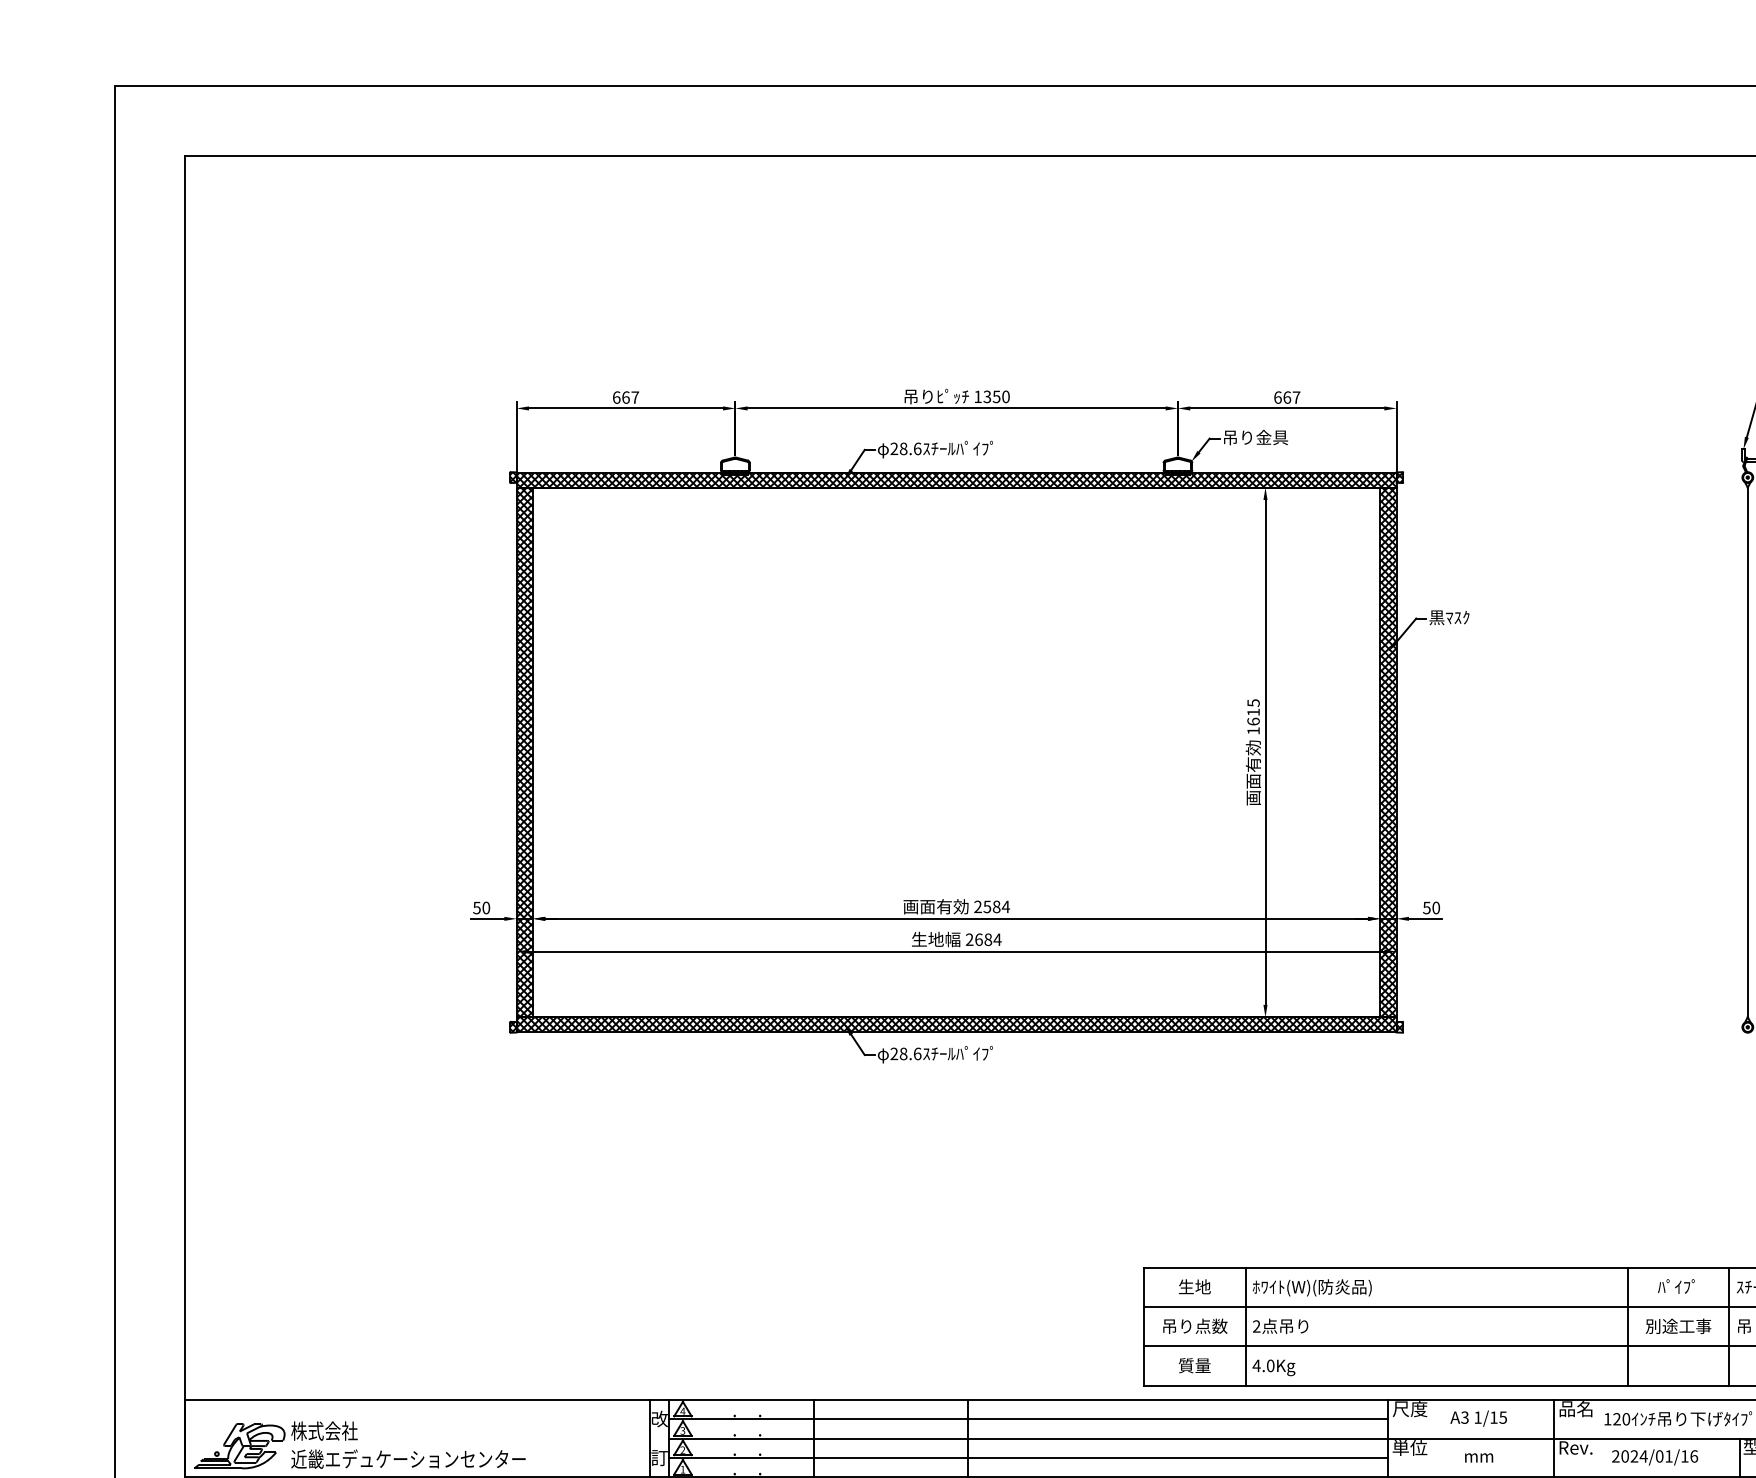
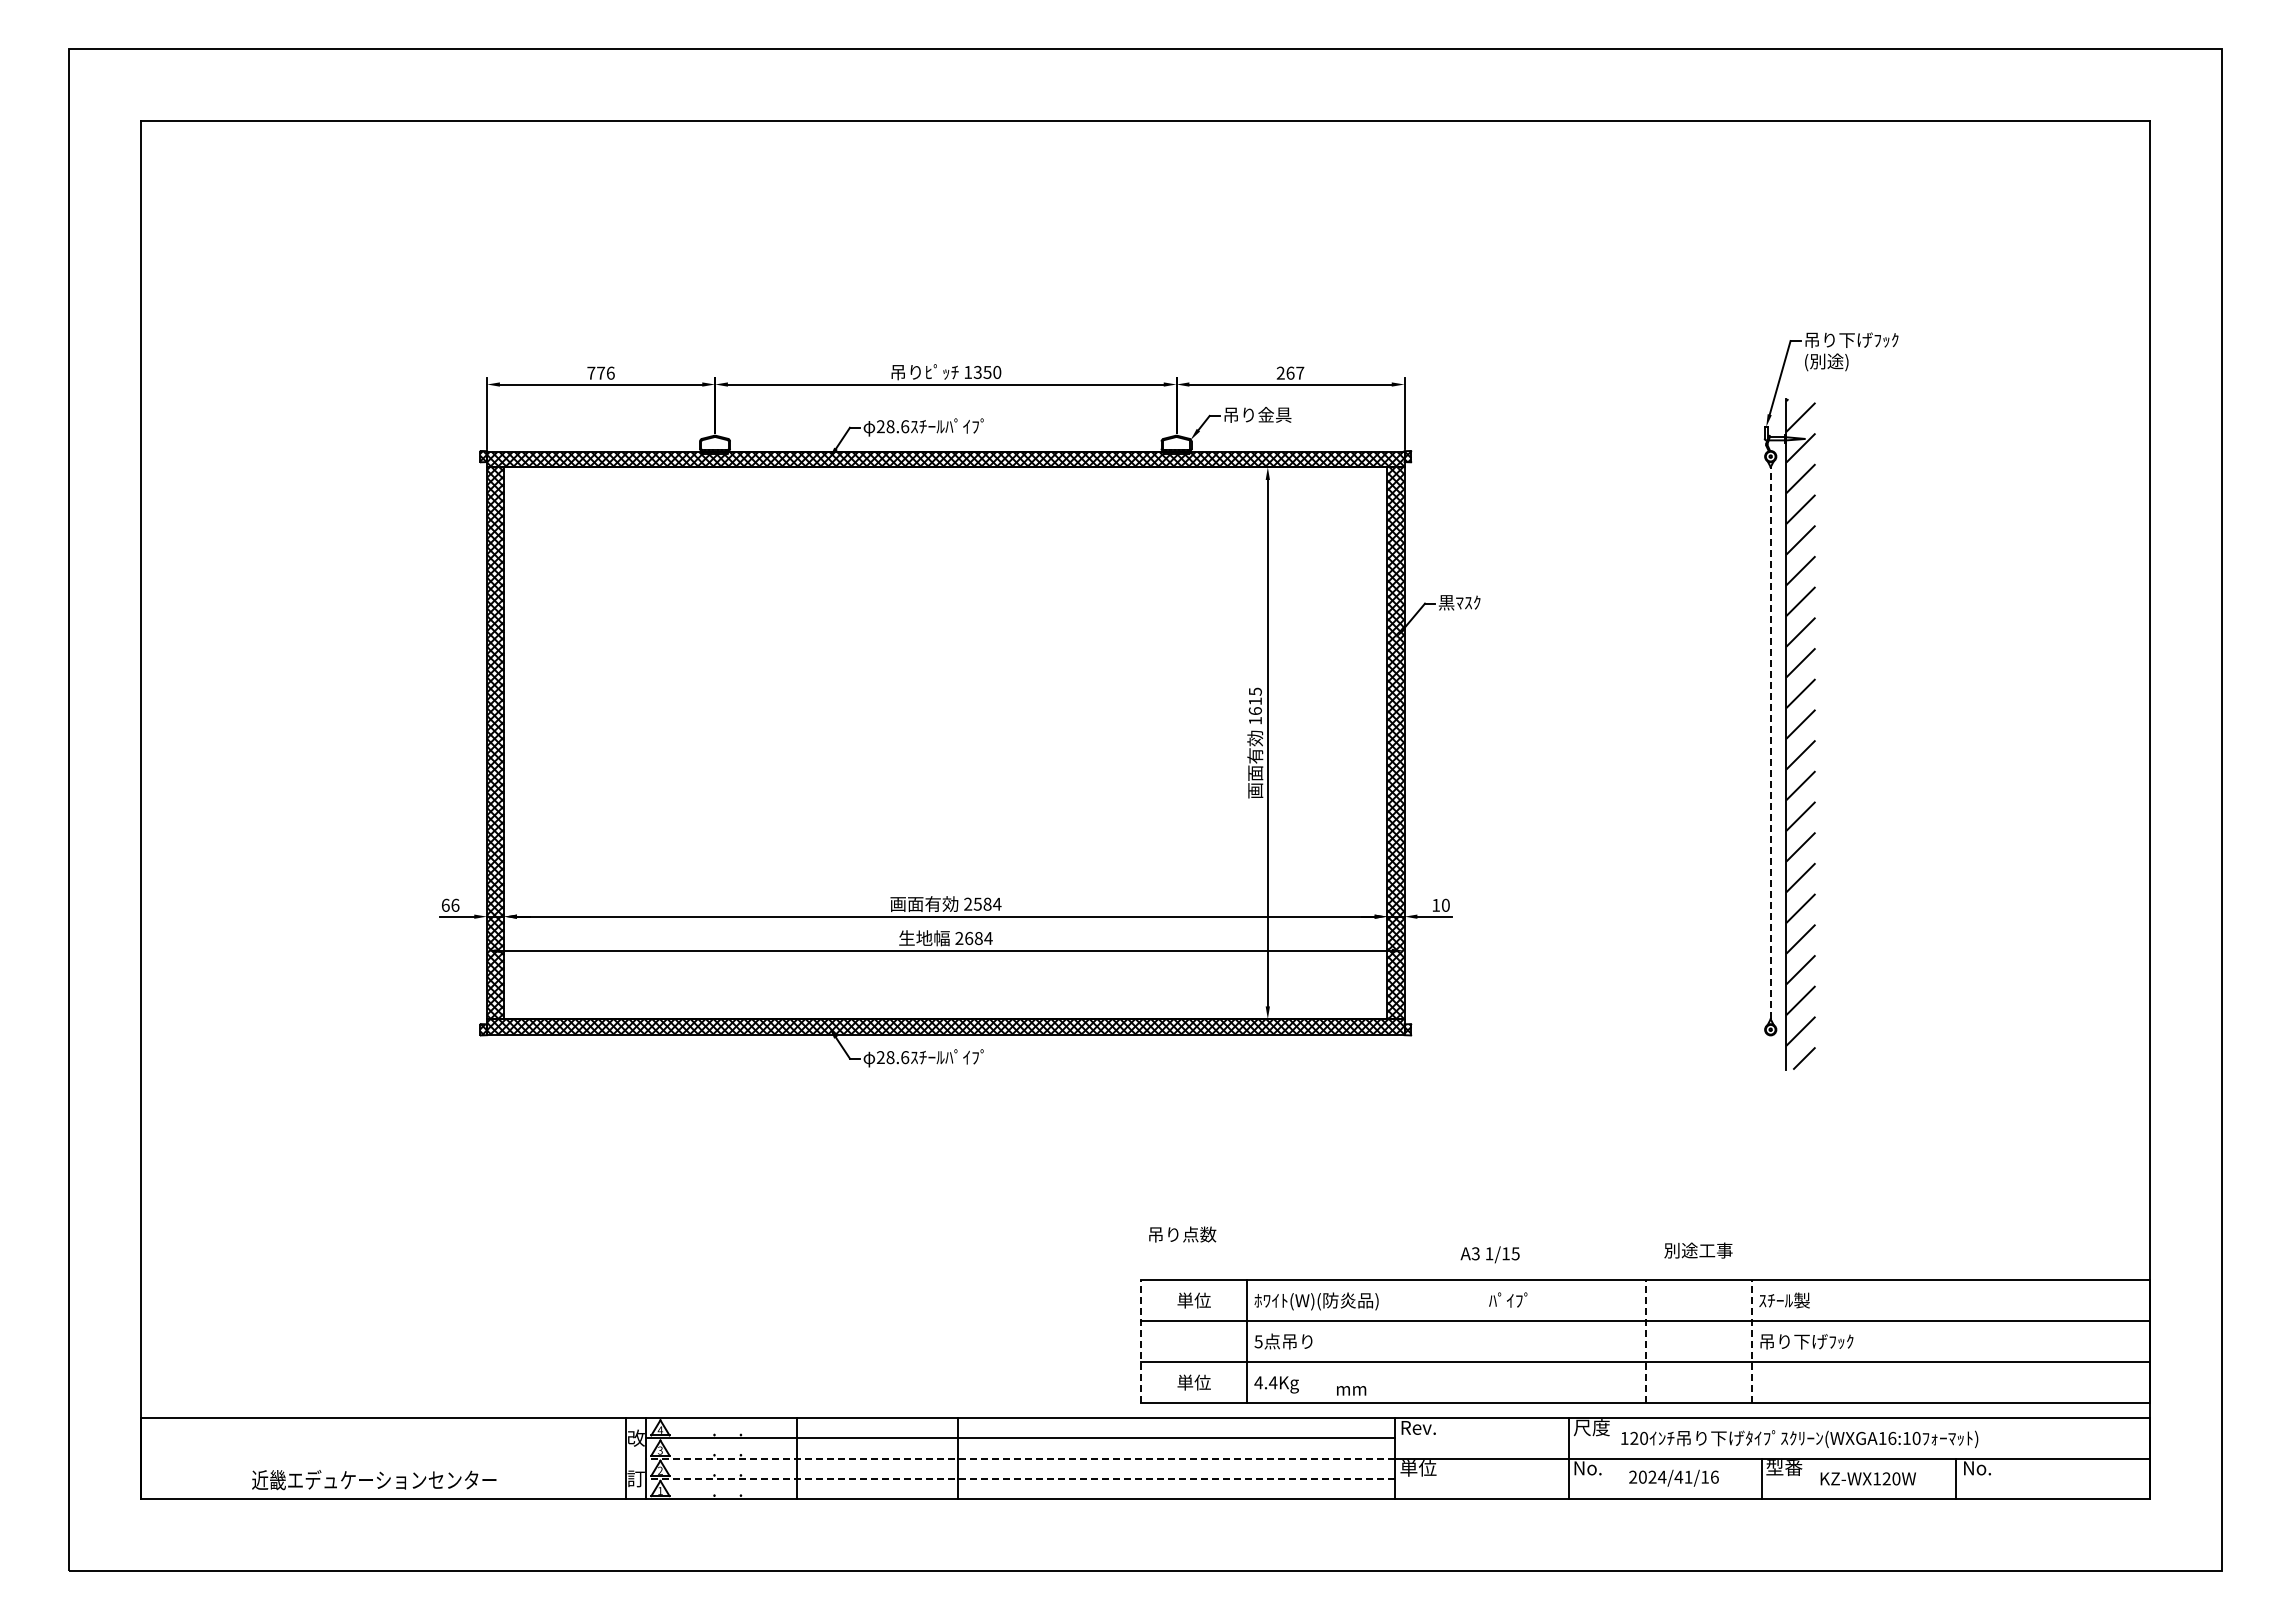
text: (625, 396) -> (600, 372), 667 -> 776
text: (1277, 396) -> (1280, 372), 667 -> 267
line: (1747, 751) -> (1770, 742), solid -> dashed
text: (481, 907) -> (450, 904), 50 -> 66
text: (1427, 908) -> (1436, 905), 50 -> 10
text: (1676, 1285) -> (1508, 1299), moved
text: (1194, 1286) -> (1193, 1300), 生地 -> 単位
line: (1144, 1326) -> (1141, 1341), solid -> dashed
text: (1195, 1326) -> (1182, 1234), moved
text: (1256, 1326) -> (1258, 1341), 2 -> 5
line: (1627, 1326) -> (1645, 1341), solid -> dashed
text: (1678, 1326) -> (1698, 1250), moved
line: (1729, 1326) -> (1751, 1341), solid -> dashed
text: (1194, 1365) -> (1193, 1382), 質量 -> 単位
text: (1269, 1365) -> (1272, 1382), 4.0Kg -> 4.4Kg
text: (1409, 1408) -> (1418, 1427), 尺度 -> Rev.
text: (1575, 1408) -> (1591, 1427), 品名 -> 尺度
text: (1478, 1418) -> (1489, 1254), moved
line: (1028, 1438) -> (1020, 1458), solid -> dashed
part: (275, 1445) -> (235, 1465), removed
text: (1576, 1448) -> (1592, 1468), Rev. -> No.
text: (1659, 1455) -> (1678, 1476), 2024/01/16 -> 2024/41/16
line: (1028, 1457) -> (1020, 1478), solid -> dashed
text: (1479, 1457) -> (1351, 1390), moved

